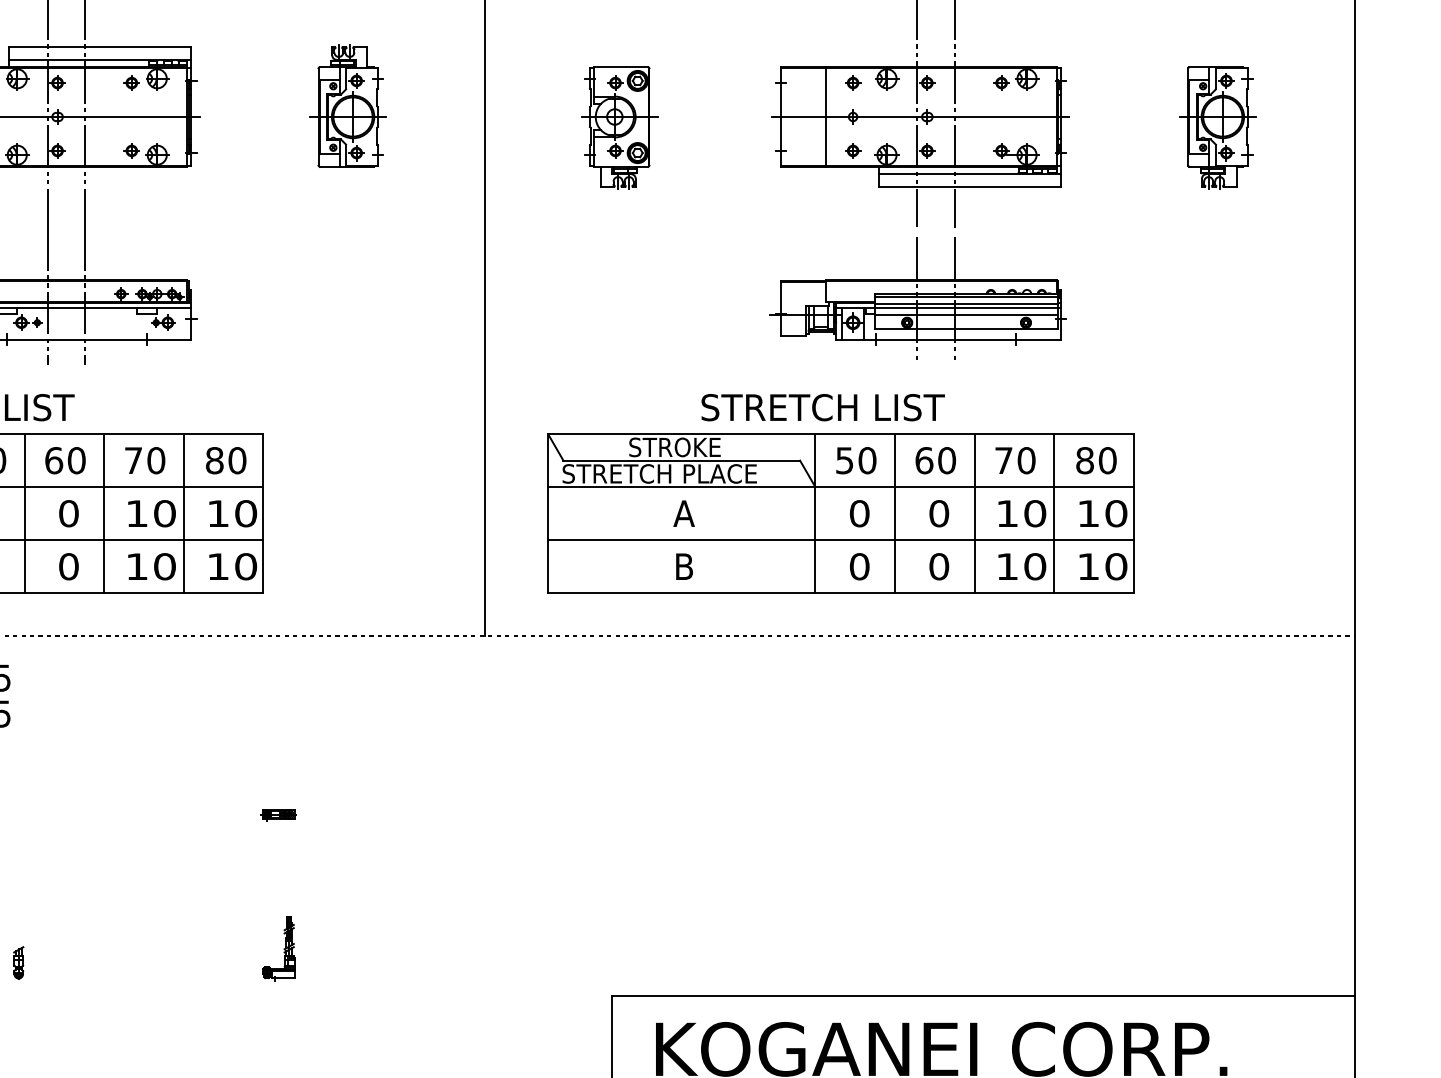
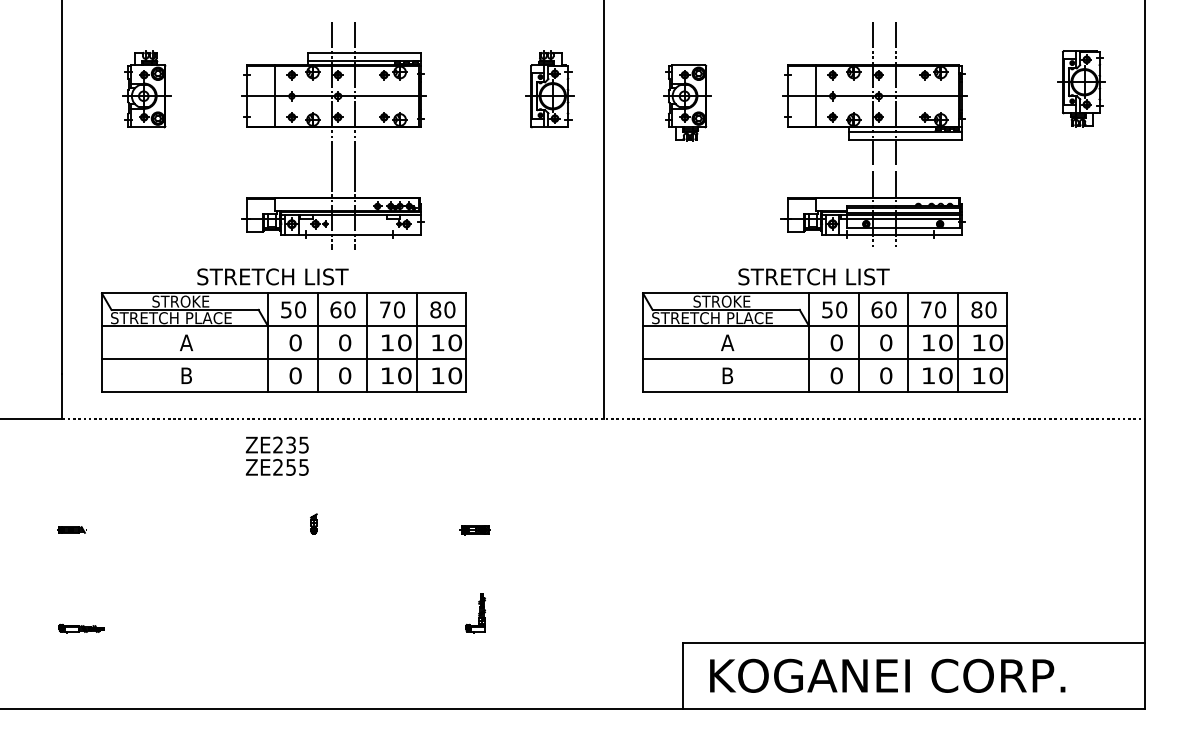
part: (347, 106) -> (549, 89), moved
part: (1217, 127) -> (1081, 88), moved
part: (278, 813) -> (475, 529), size x1.4
part: (18, 961) -> (313, 523), moved

